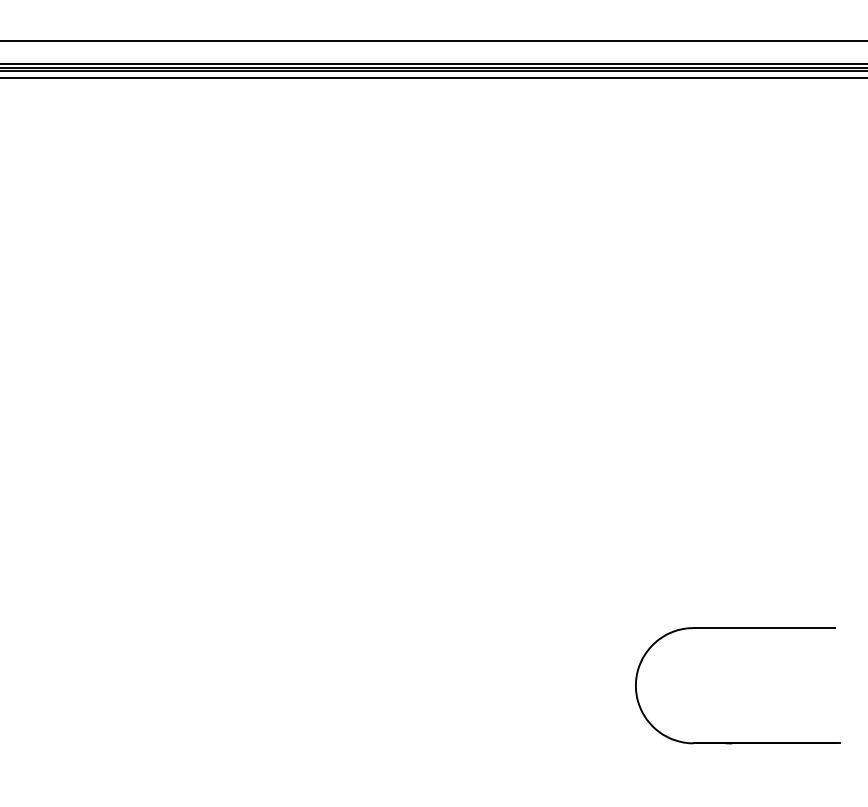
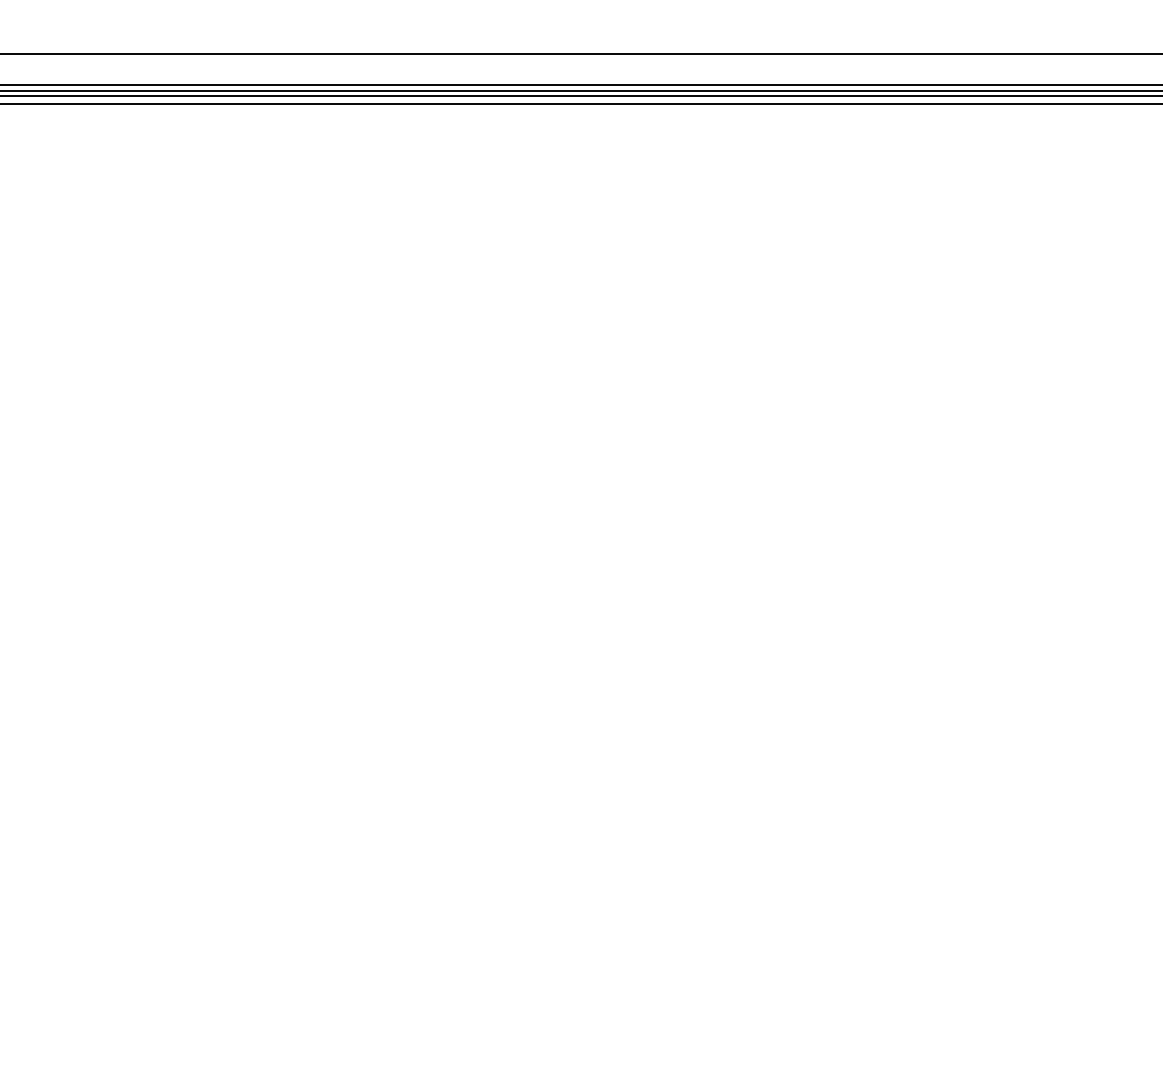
part: (737, 628) -> (988, 841), removed

